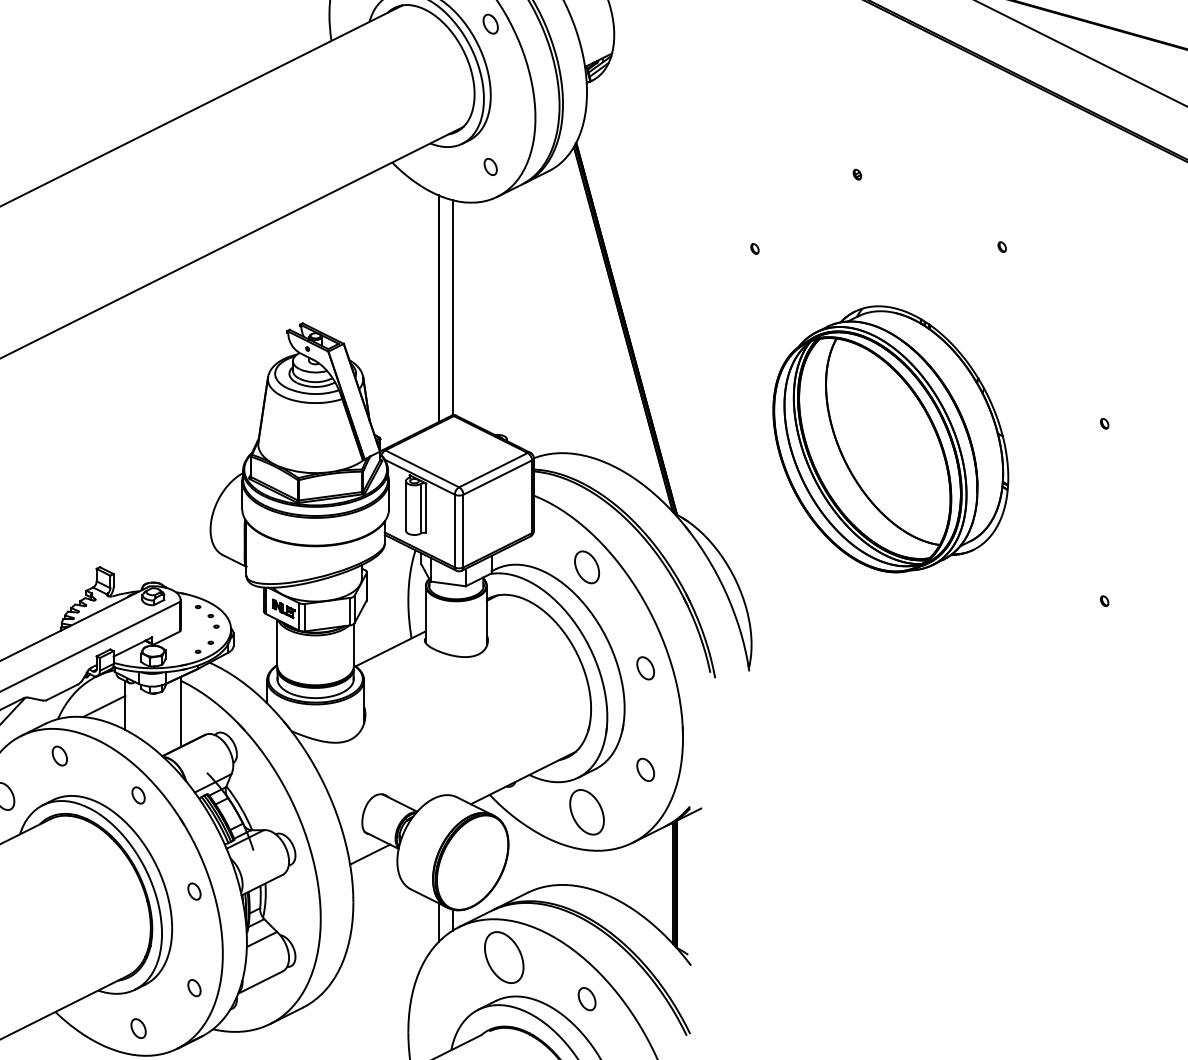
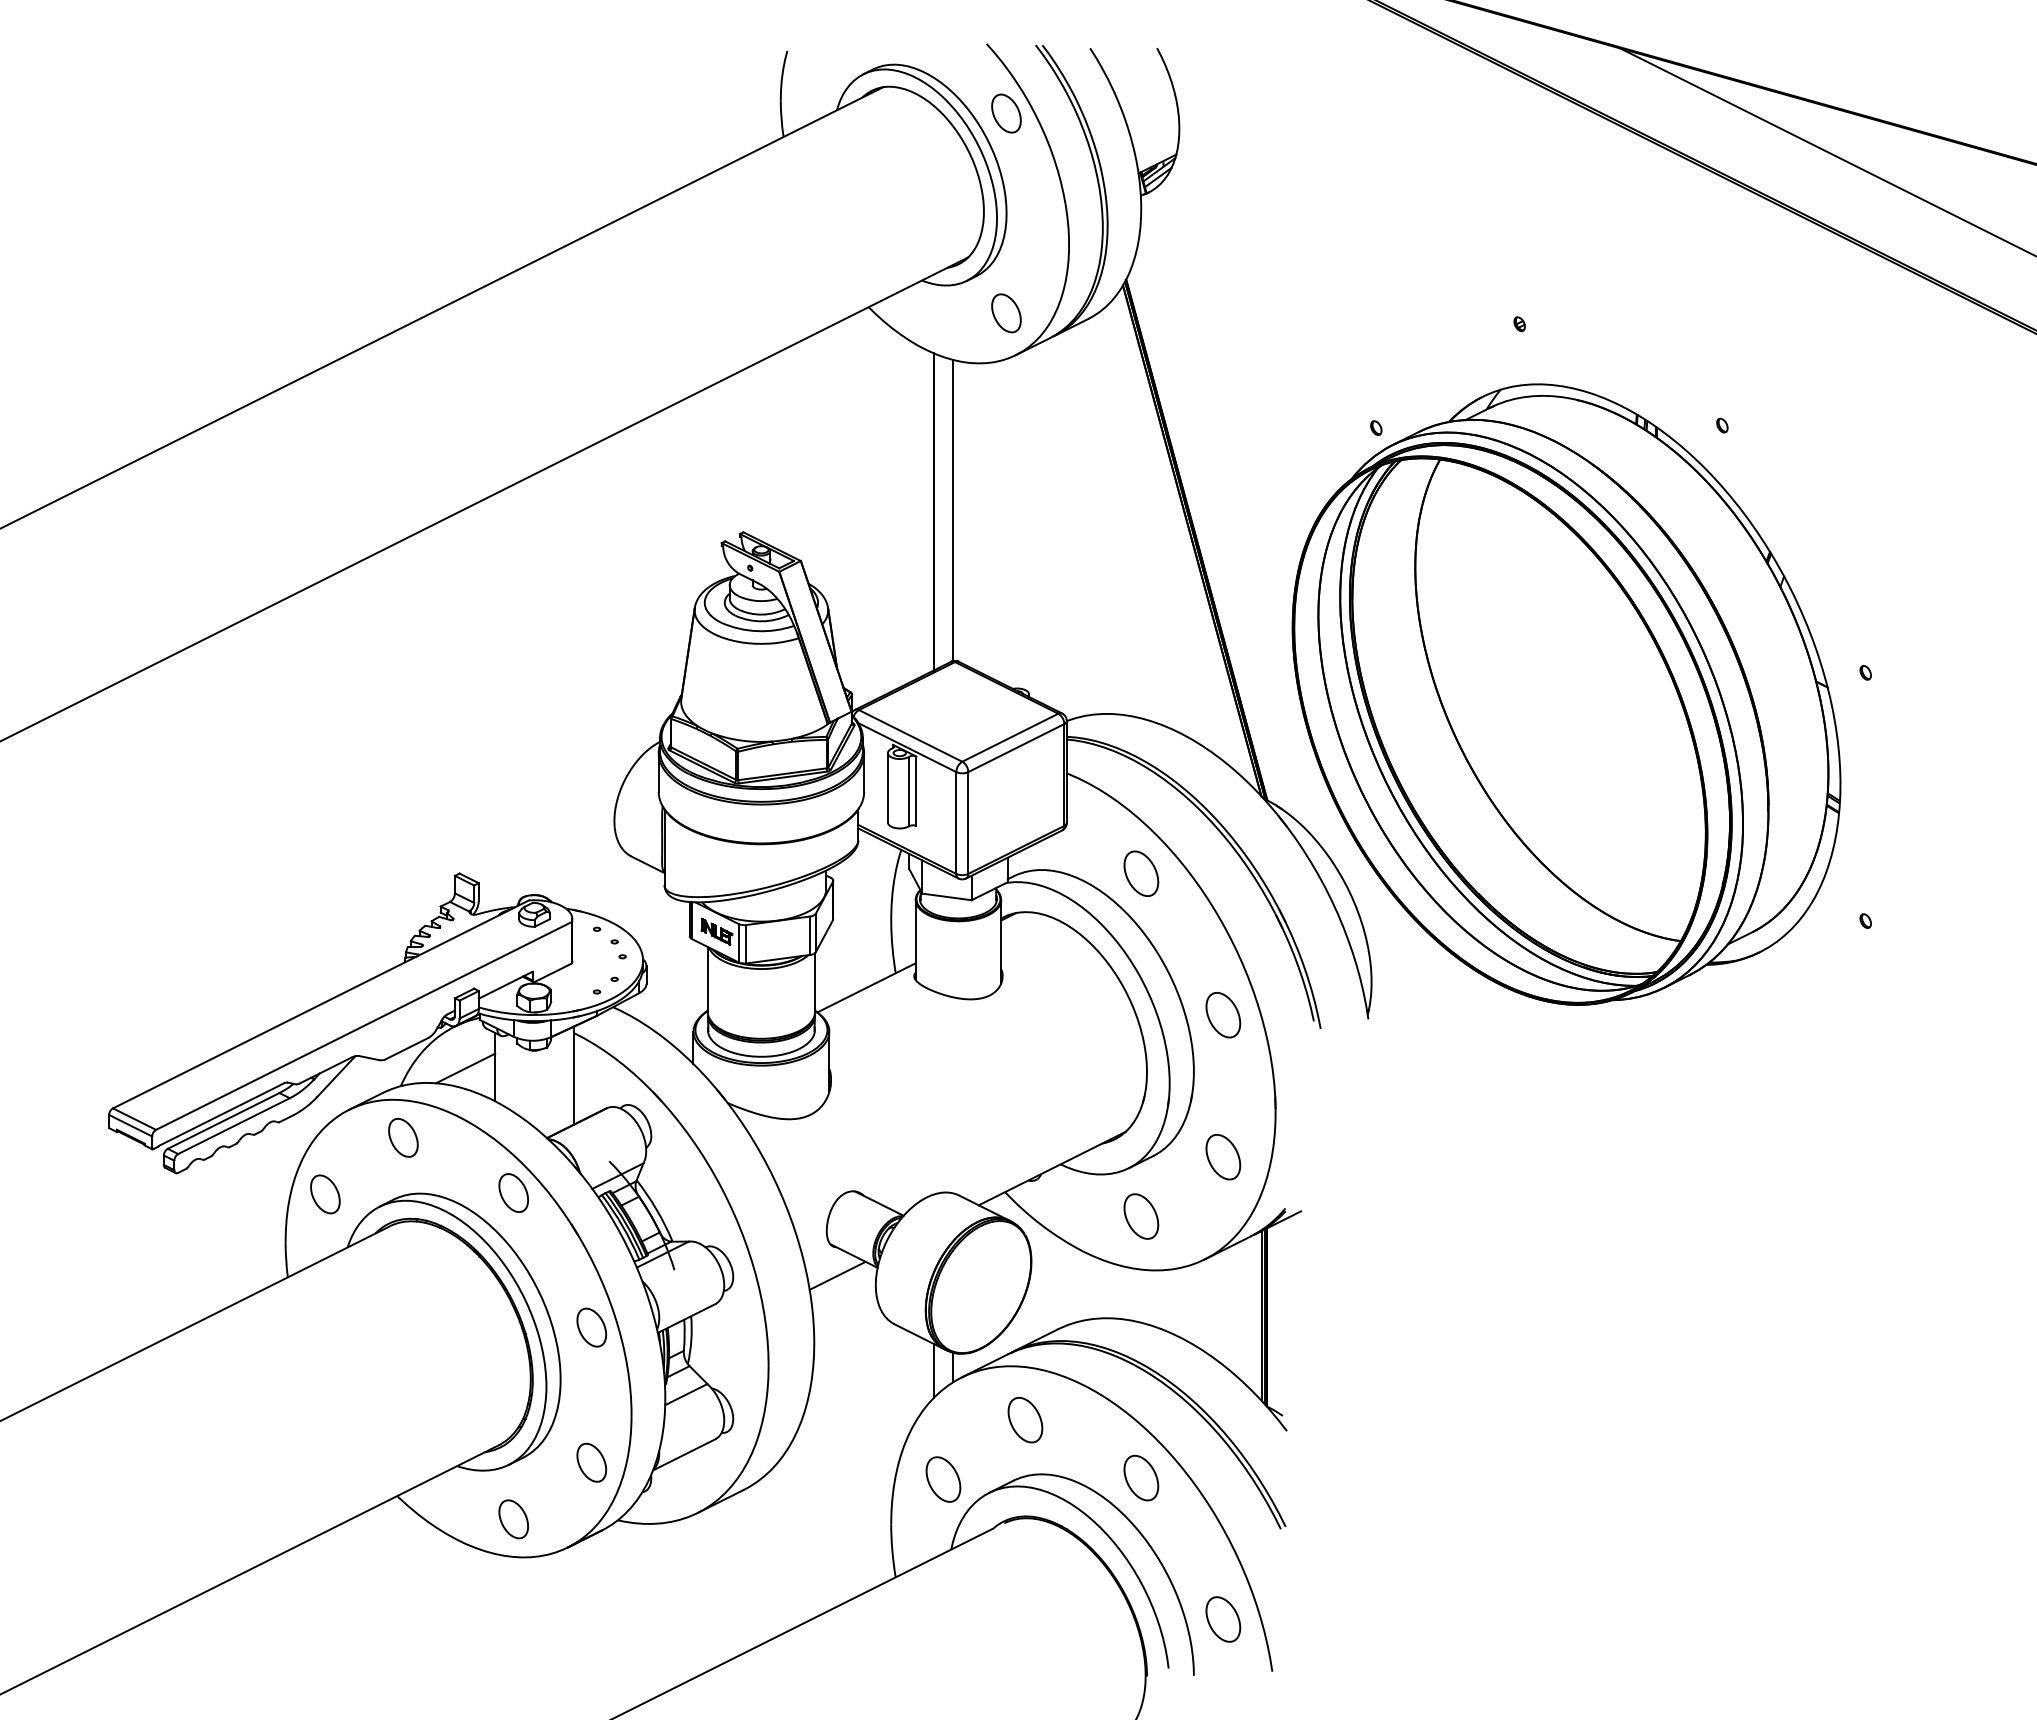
part: (490, 24) -> (1006, 113), size x1.43
part: (490, 167) -> (1006, 313), size x1.67
part: (890, 439) -> (1566, 694), size x1.67
part: (645, 667) -> (1223, 1014), size x1.43
part: (59, 755) -> (403, 1137), size x1.43
part: (645, 770) -> (1223, 1157), size x1.43
part: (138, 795) -> (513, 1192), size x1.67
part: (587, 812) -> (1141, 1216), size x0.71
part: (194, 891) -> (591, 1327), size x1.67
part: (504, 957) -> (1025, 1420), size x0.62
part: (194, 988) -> (591, 1462), size x1.67
part: (587, 998) -> (1141, 1477), size x1.43
part: (445, 1000) -> (943, 1479), added
part: (138, 1028) -> (513, 1519), size x1.43

